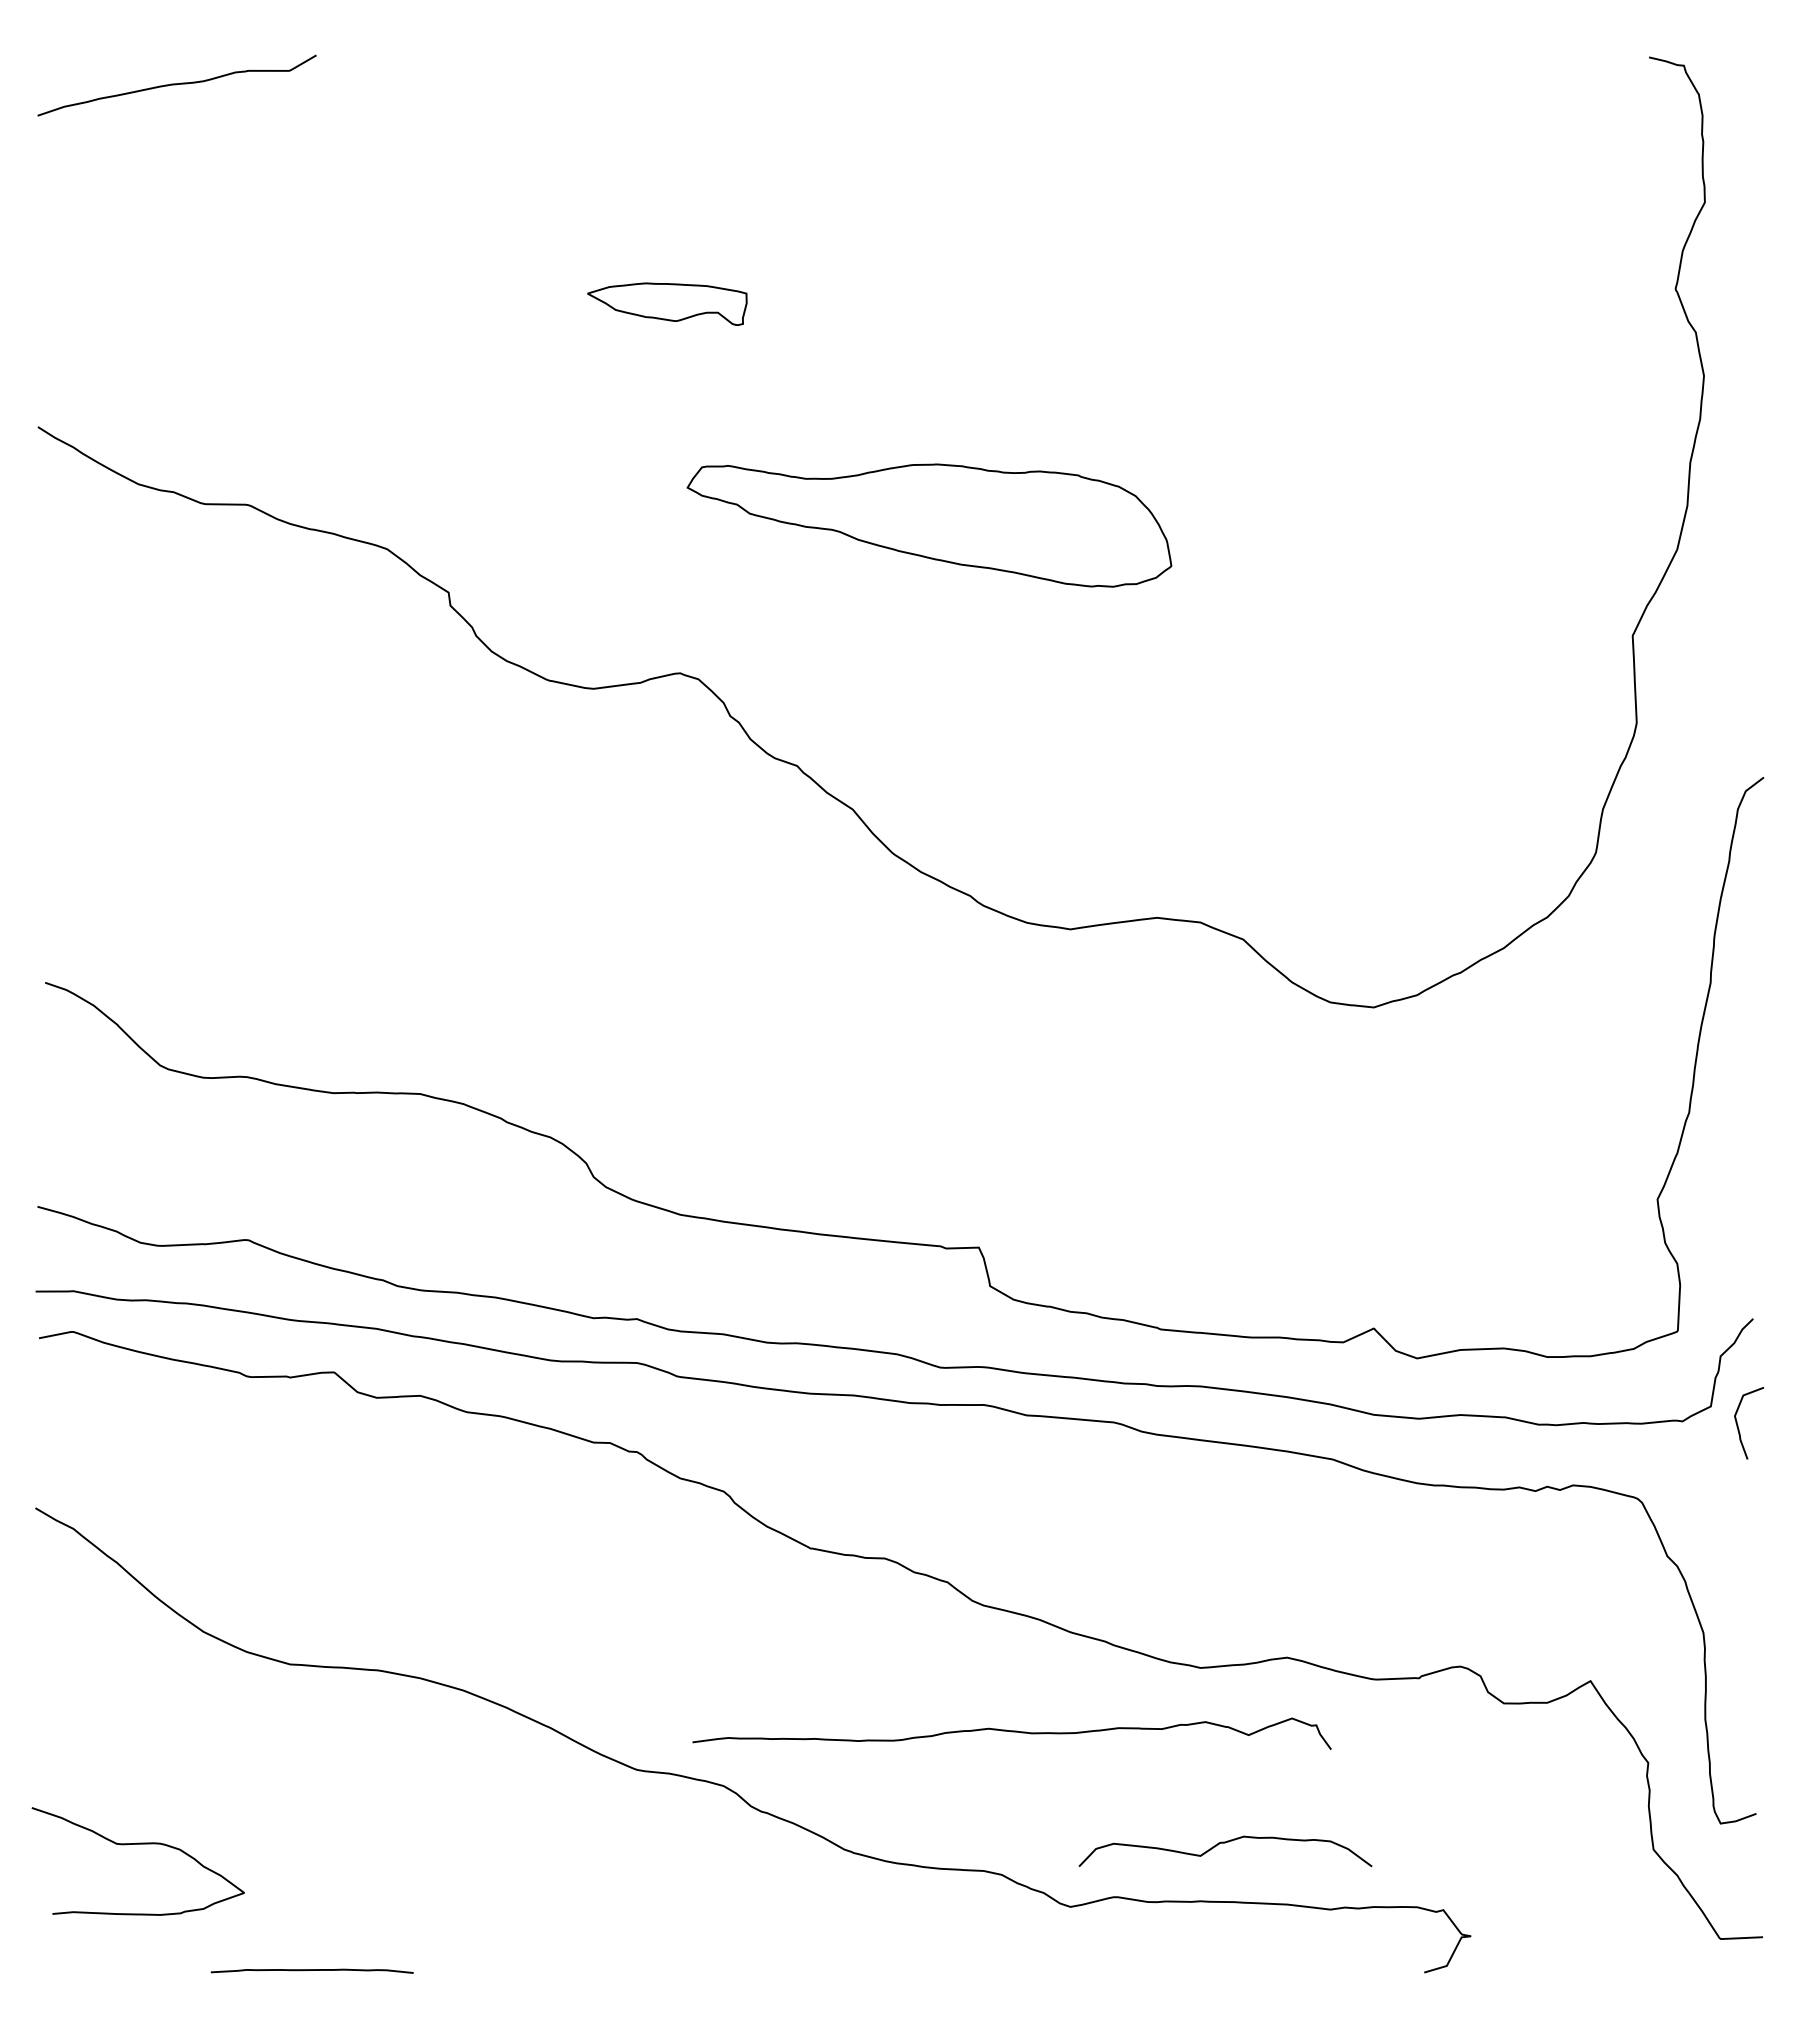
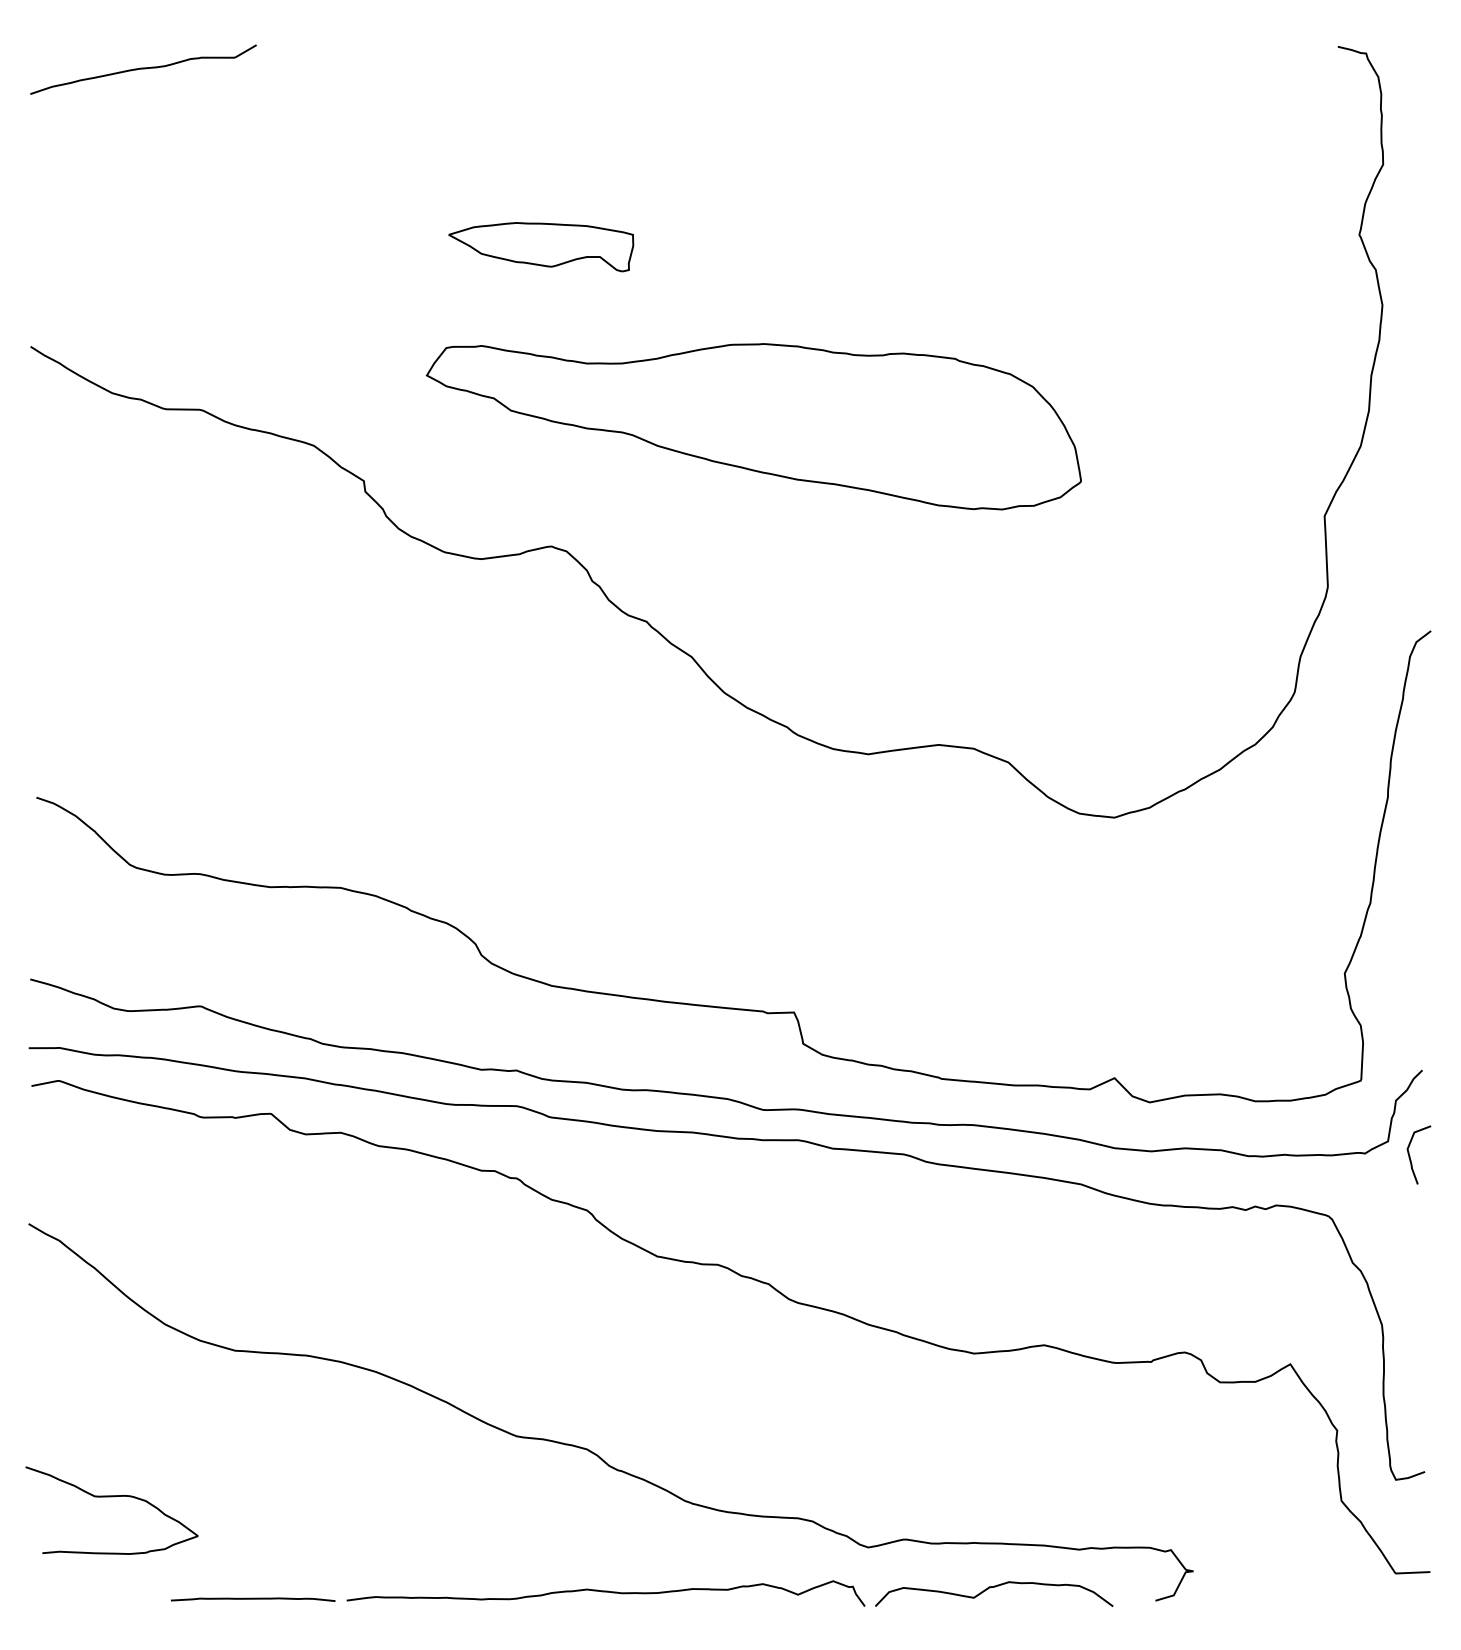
part: (667, 303) -> (541, 246), size x1.43
part: (929, 525) -> (754, 426), size x1.67
curve: (1011, 1732) -> (605, 1592), moved
curve: (1225, 1843) -> (994, 1587), moved

